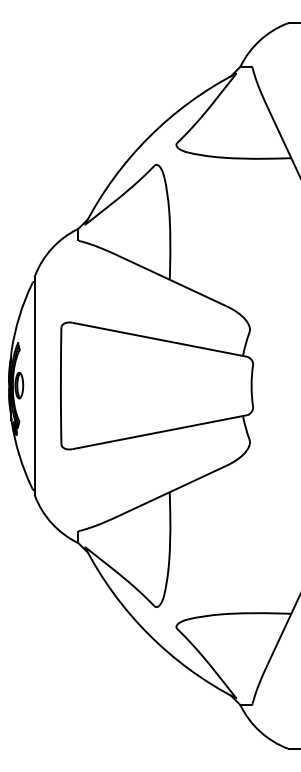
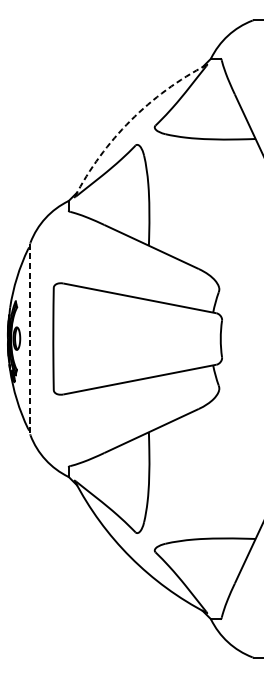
arc: (148, 137) -> (130, 120), solid -> dashed
line: (34, 385) -> (30, 338), solid -> dashed

